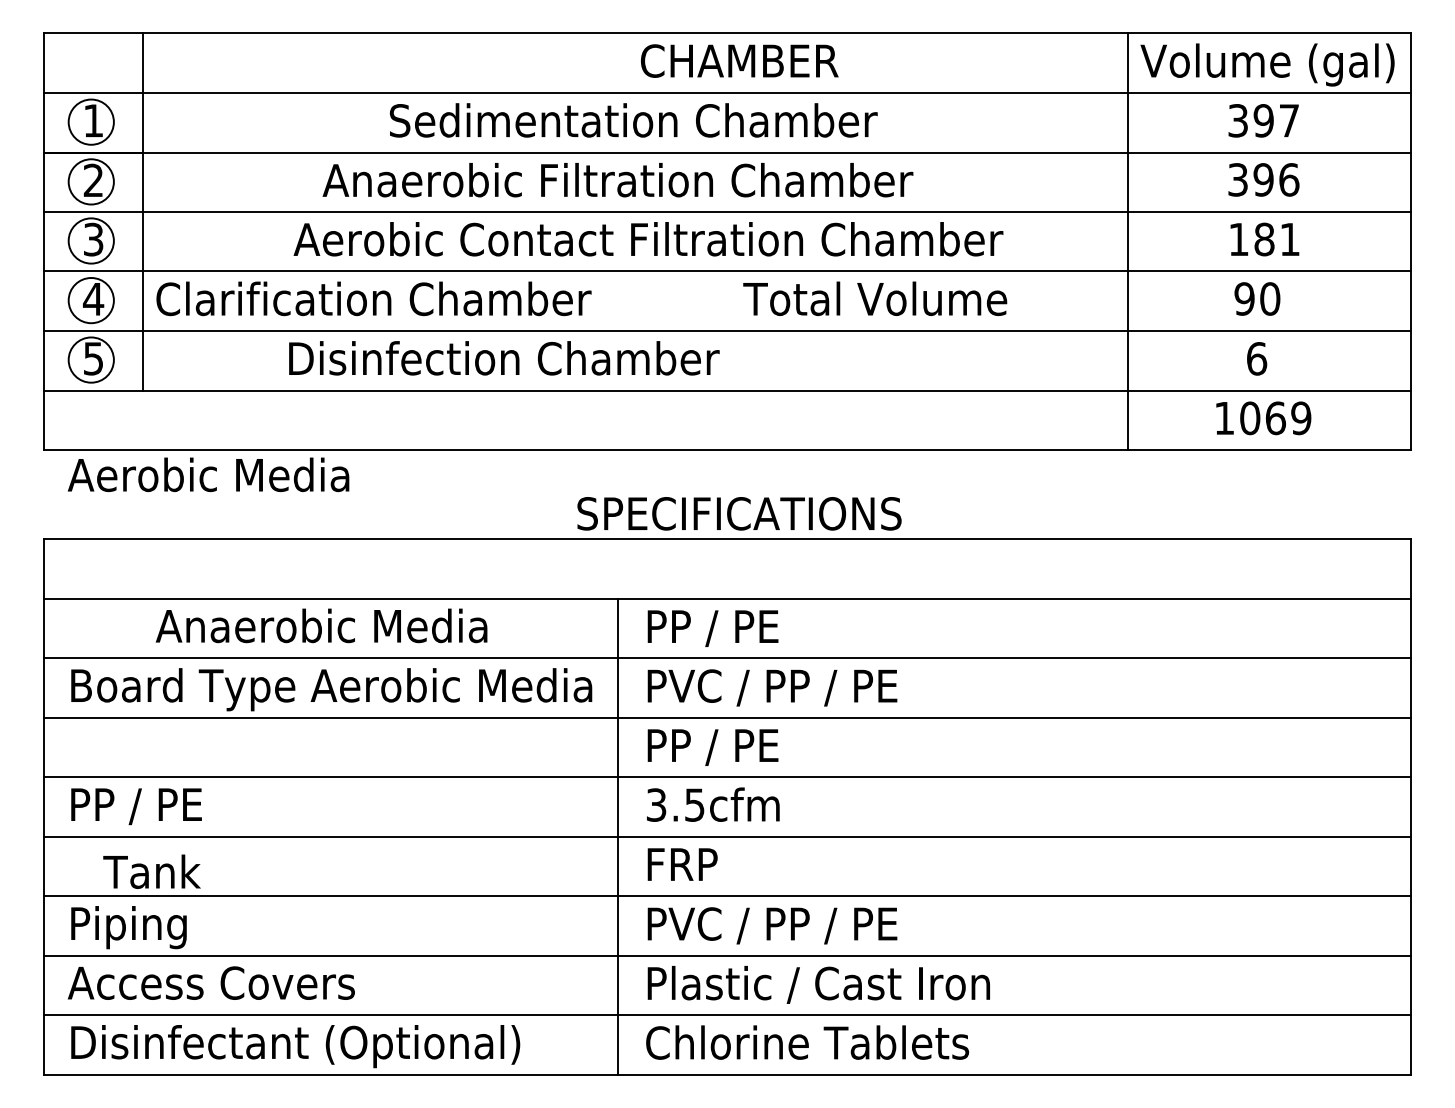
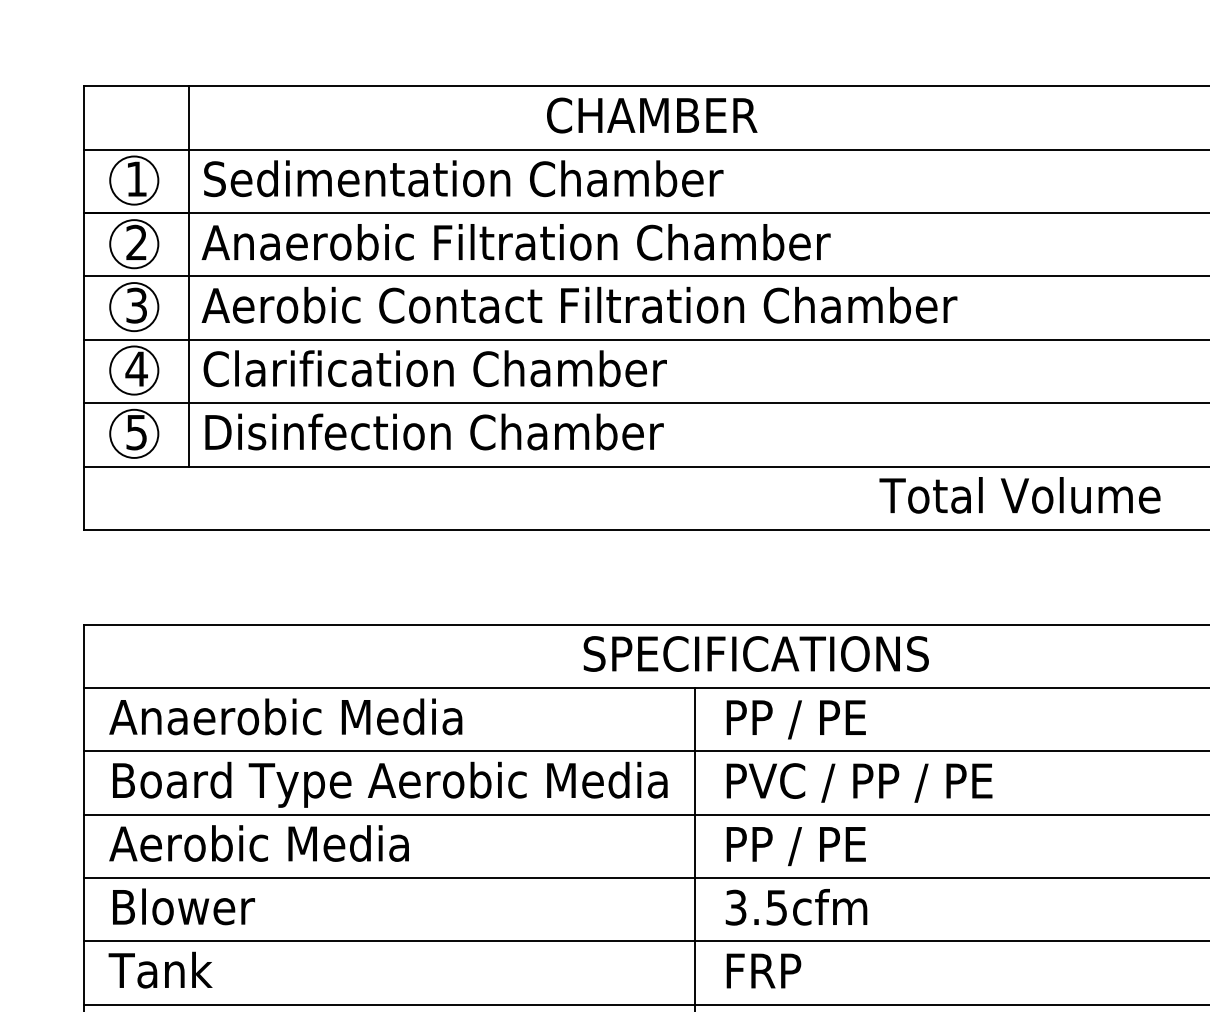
text: (739, 60) -> (651, 114), moved
text: (633, 120) -> (463, 178), moved
text: (617, 180) -> (515, 242), moved
text: (648, 239) -> (579, 305), moved
text: (875, 298) -> (1020, 495), moved
text: (504, 358) -> (434, 432), moved
text: (208, 474) -> (259, 843), moved
text: (739, 513) -> (756, 653), moved
text: (321, 625) -> (285, 716), moved
text: (139, 806) -> (185, 909), PP / PE -> Blower
text: (151, 871) -> (160, 969), moved

